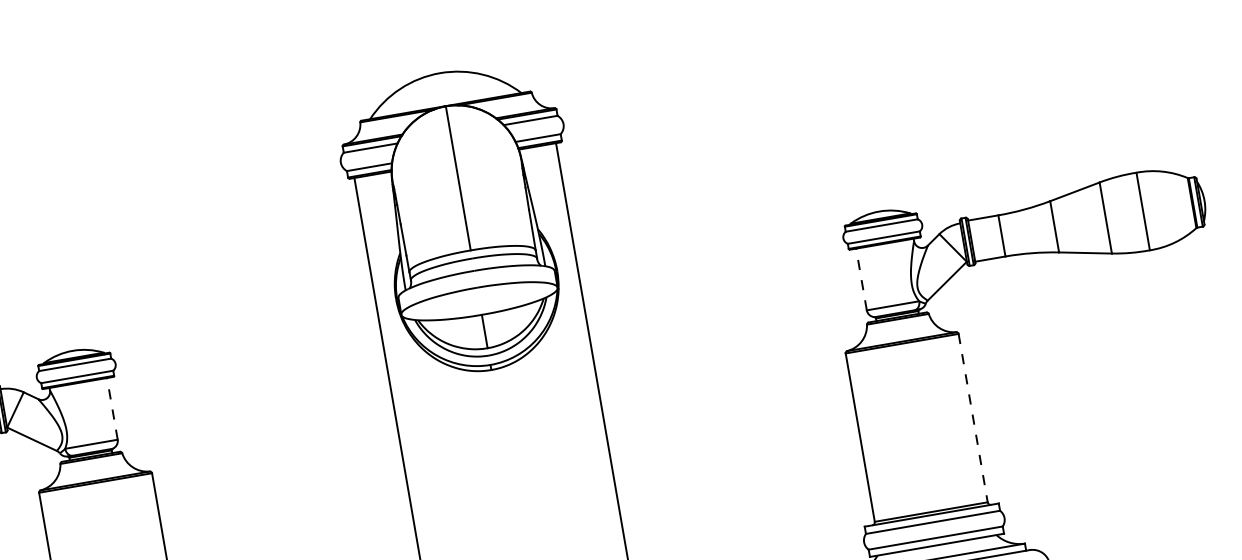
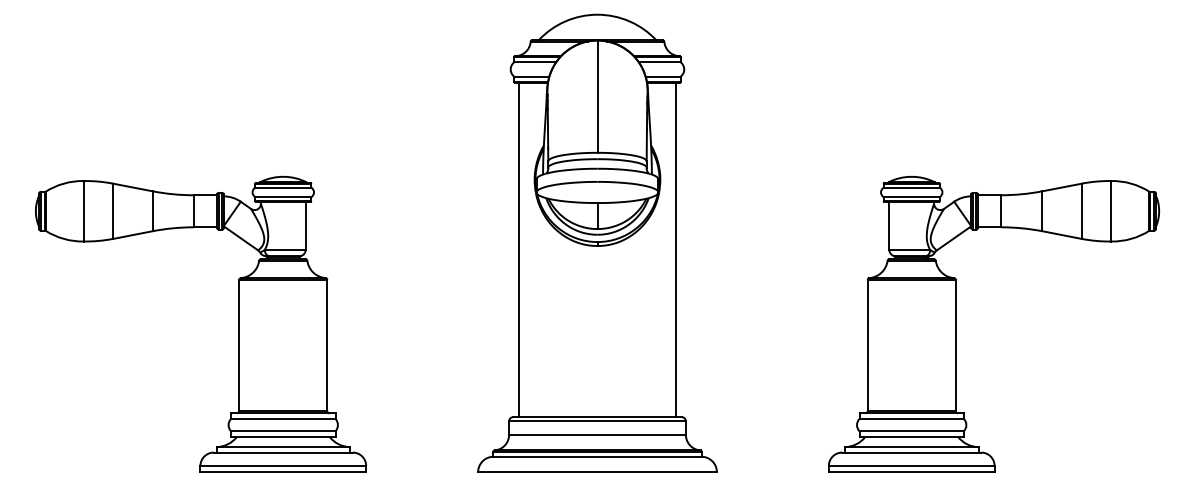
line: (861, 278) -> (889, 225), dashed -> solid
line: (112, 408) -> (305, 225), dashed -> solid
line: (972, 418) -> (955, 345), dashed -> solid

